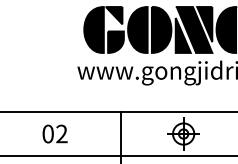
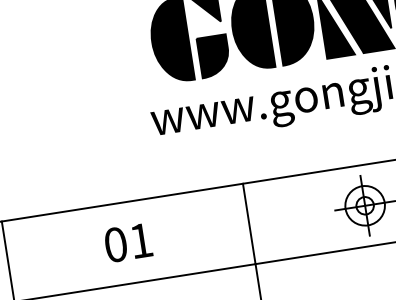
text: (61, 133) -> (140, 239), 02 -> 01

